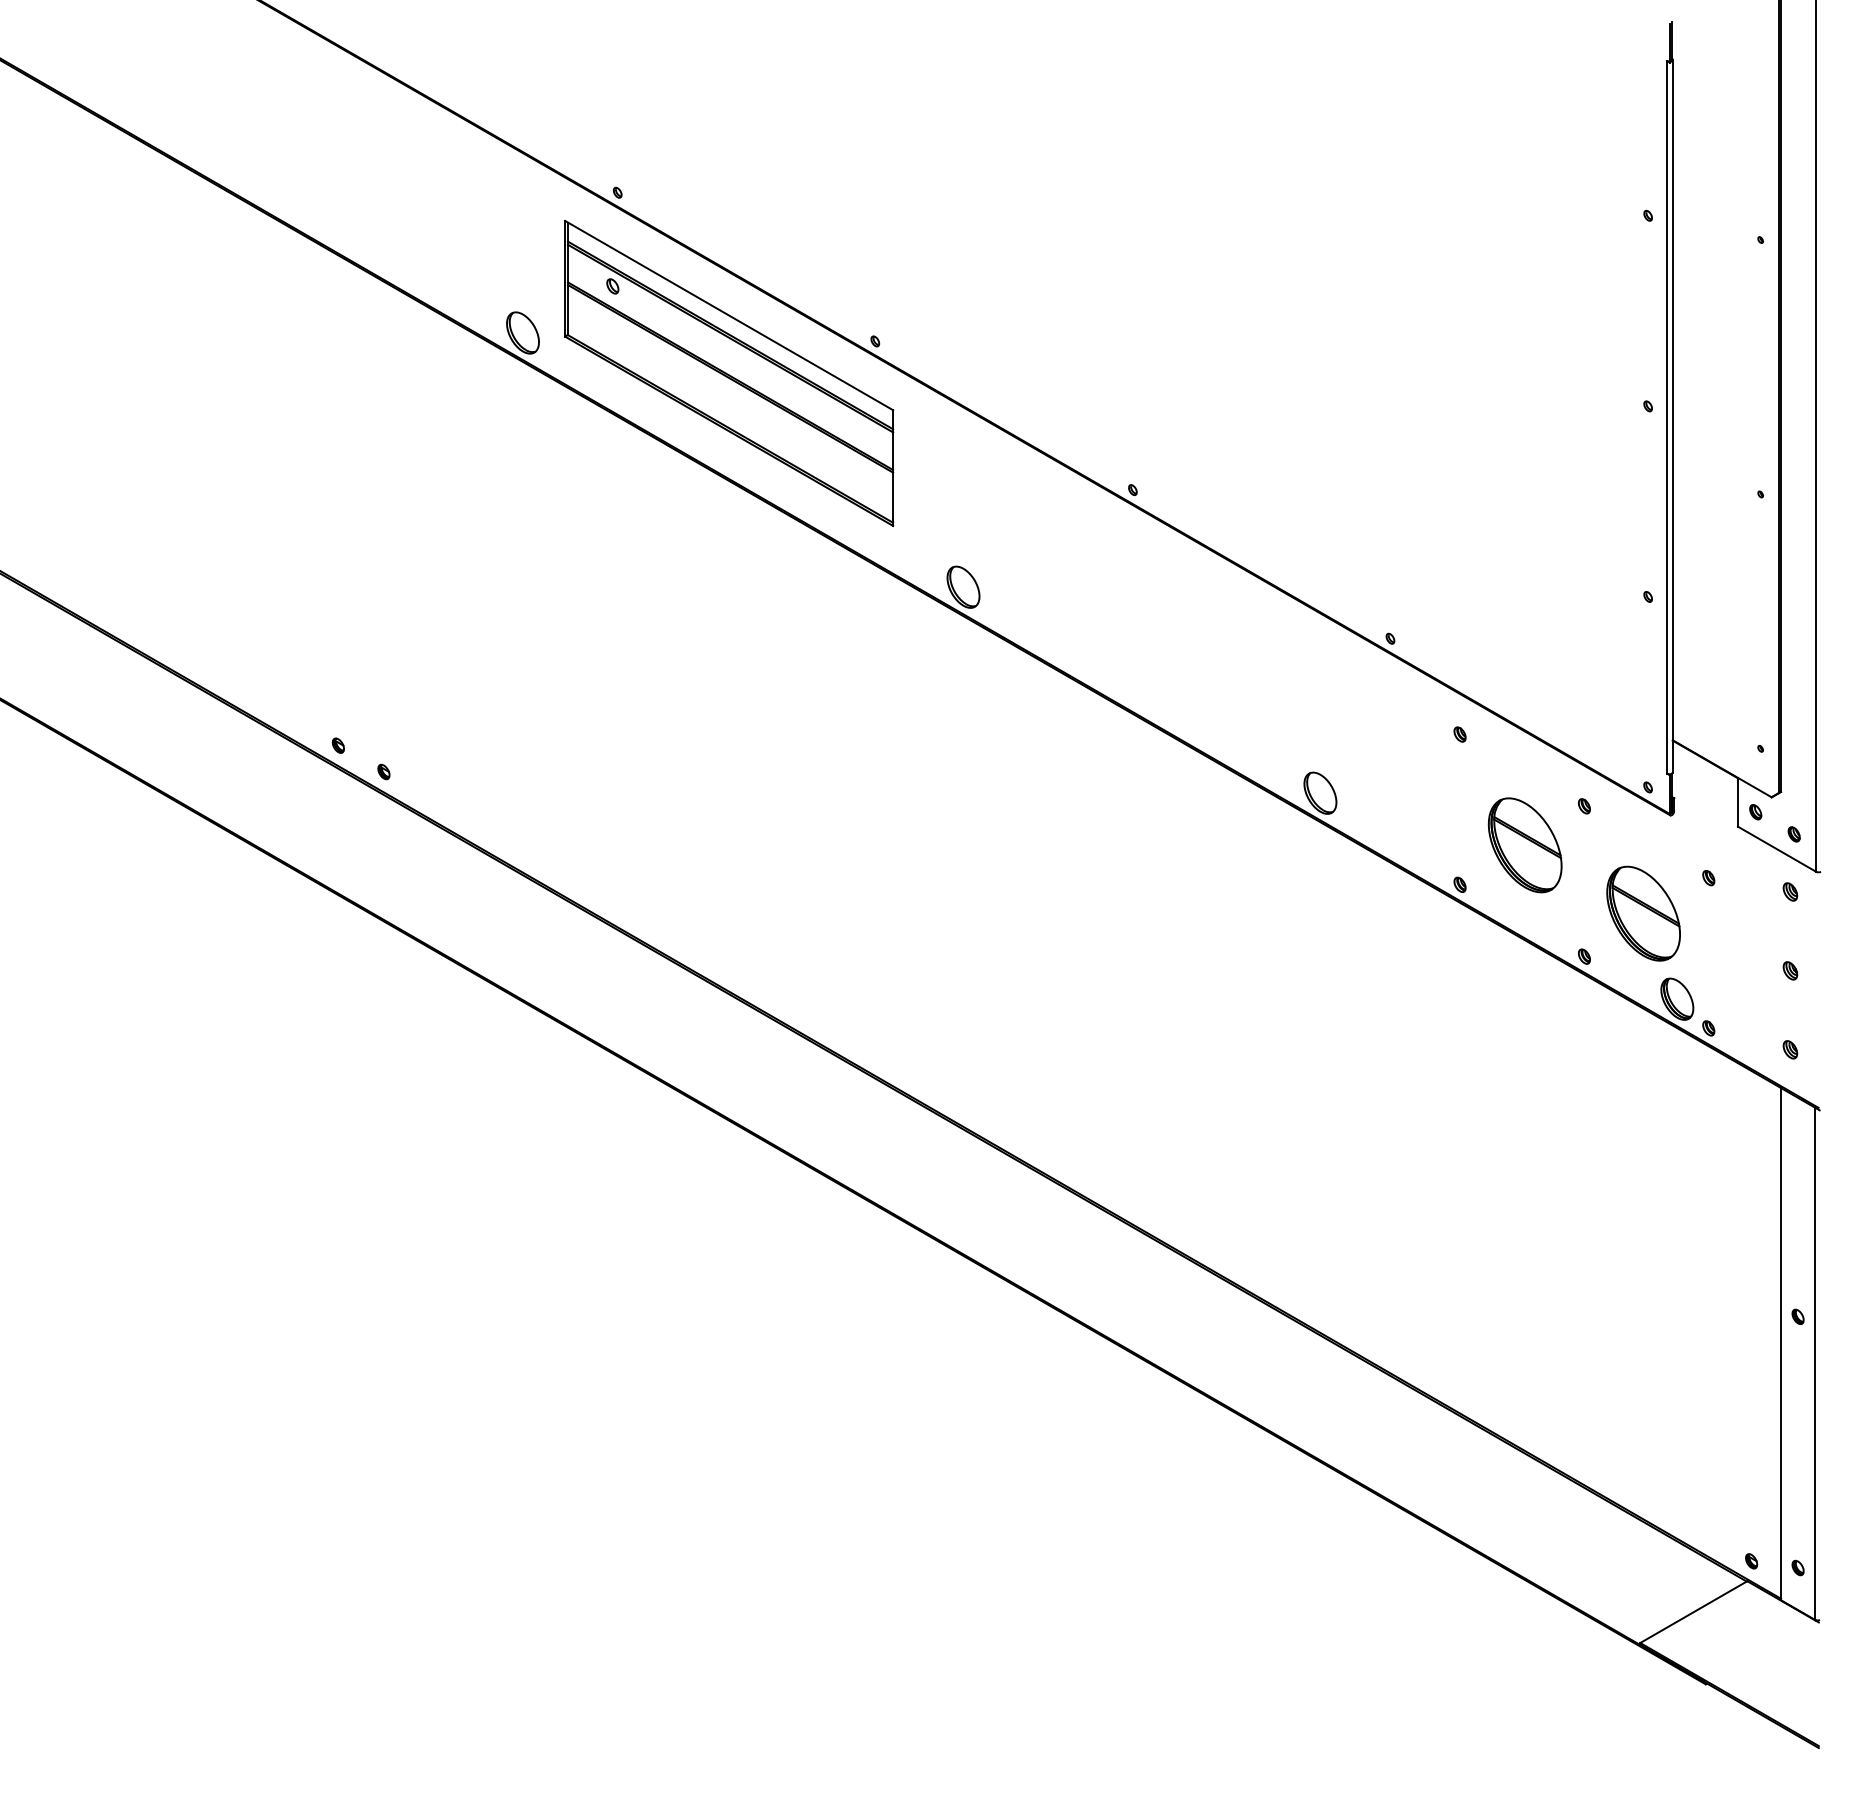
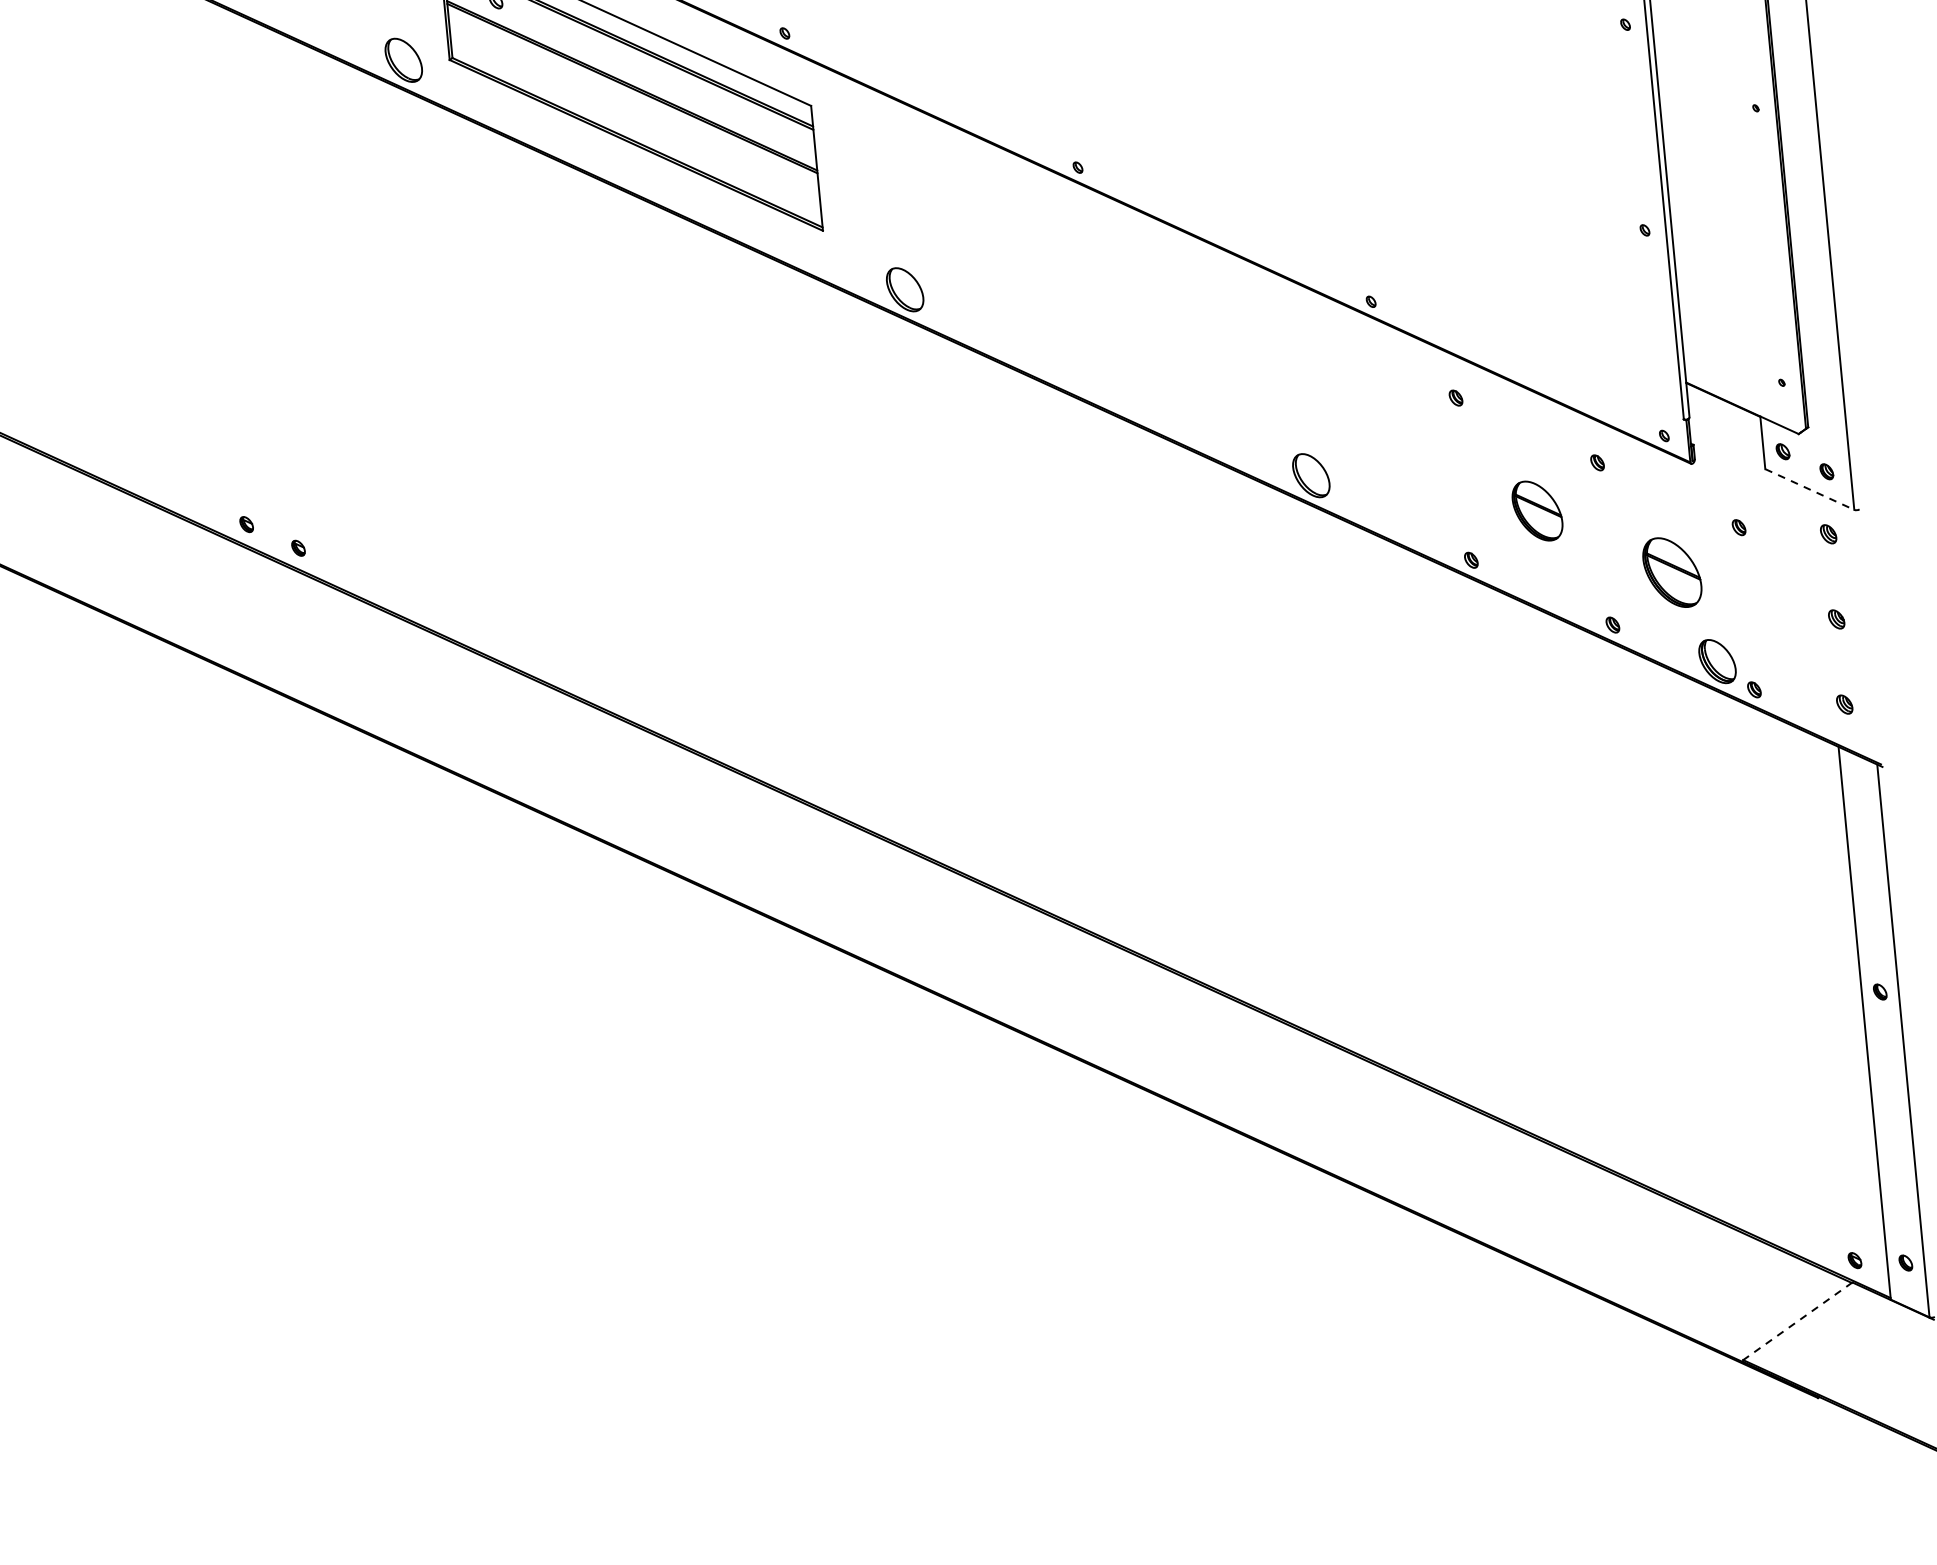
part: (1524, 845) -> (1536, 511), size x0.6
line: (1777, 849) -> (1810, 489), solid -> dashed
part: (1643, 913) -> (1672, 572), size x0.7
line: (1693, 1612) -> (1797, 1321), solid -> dashed

